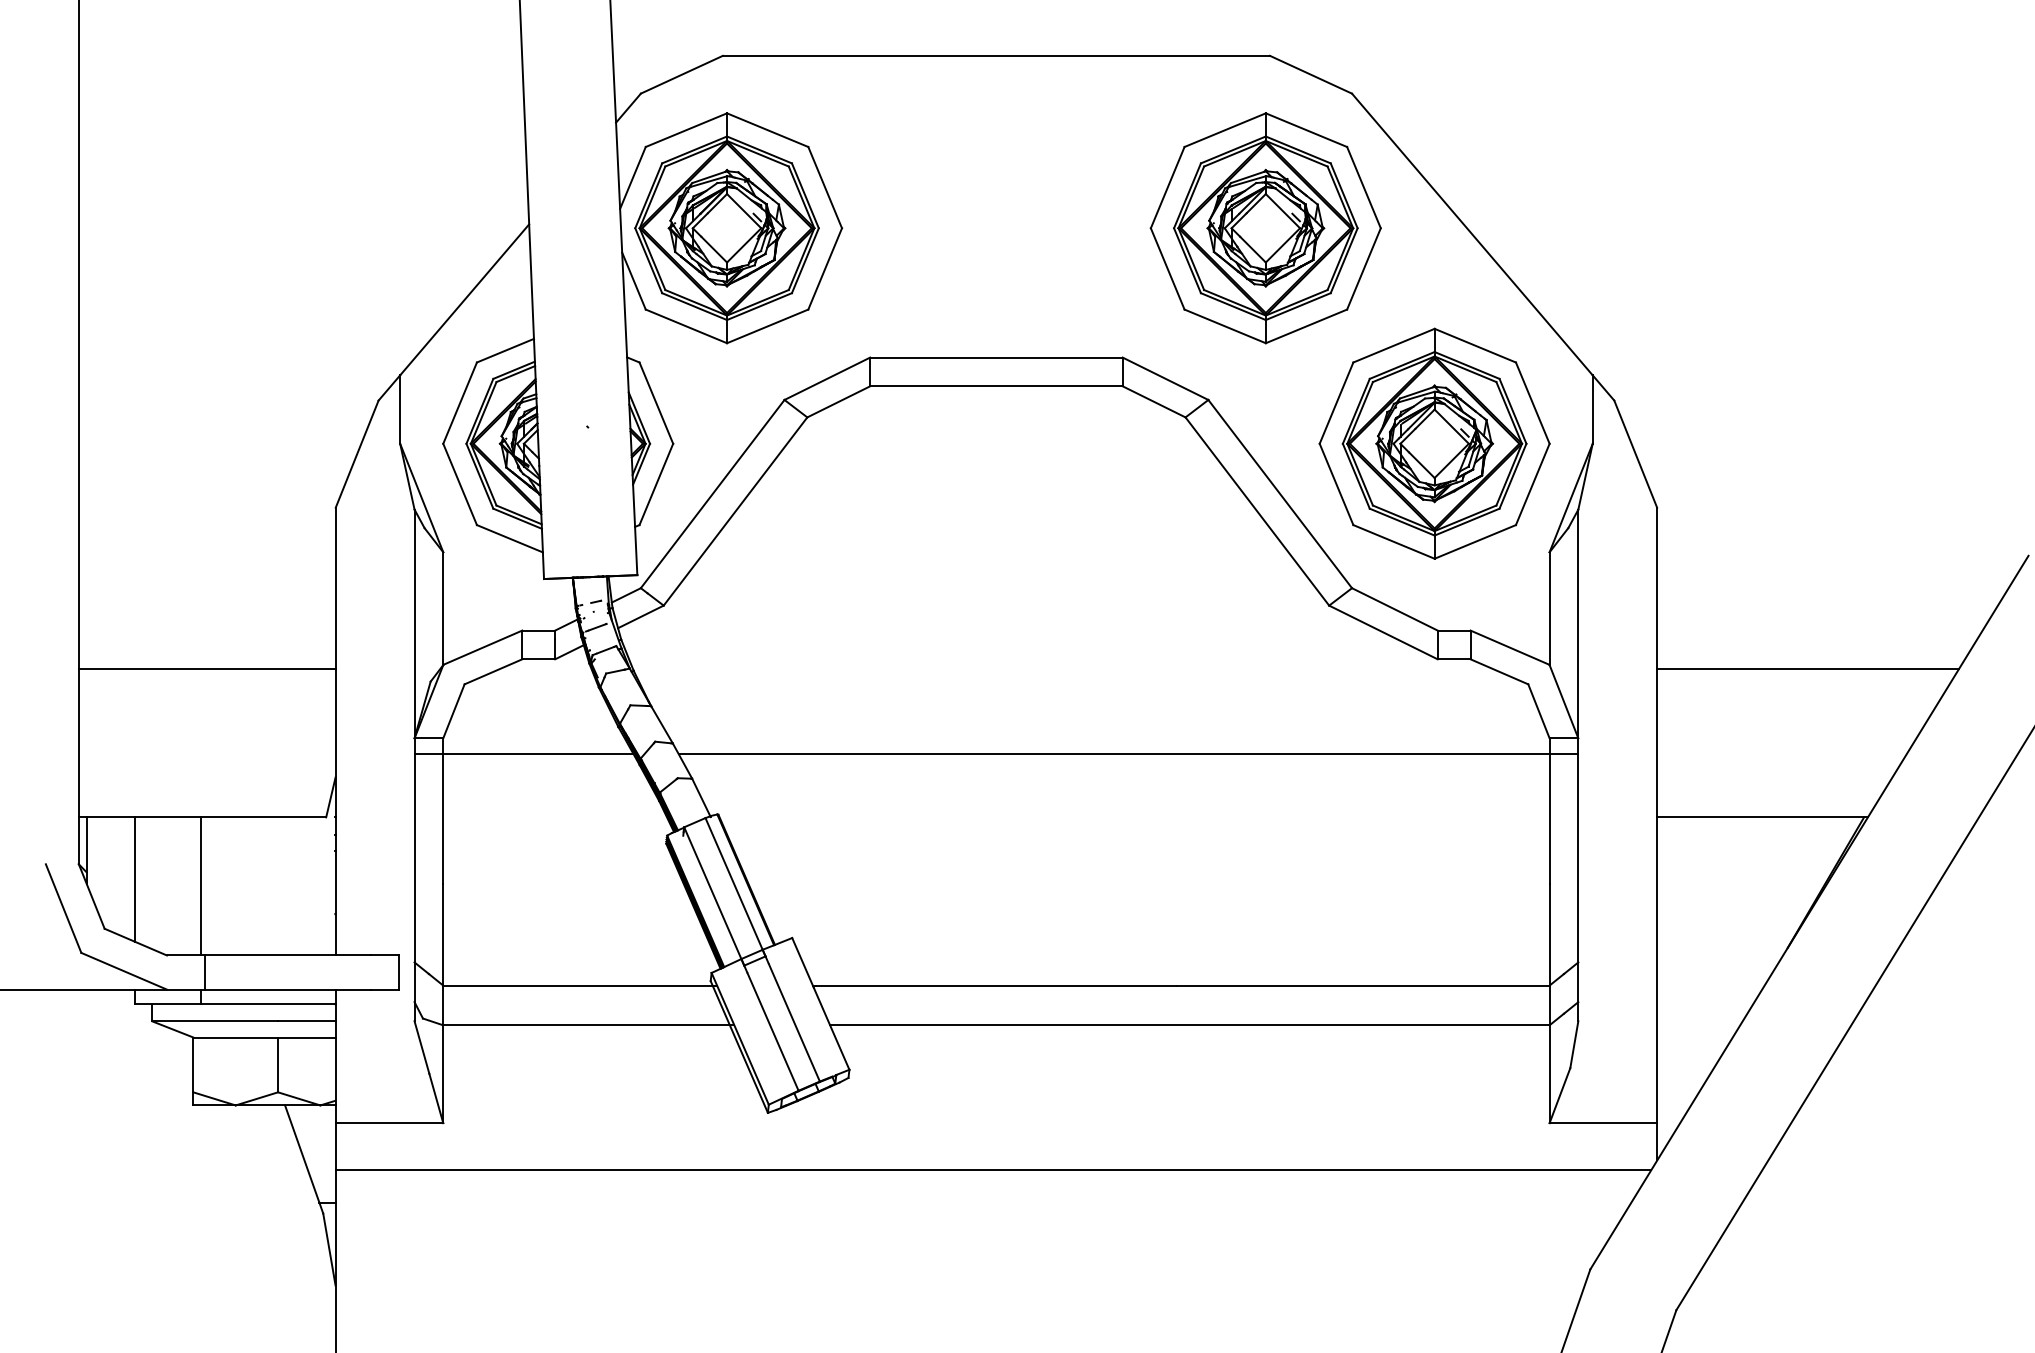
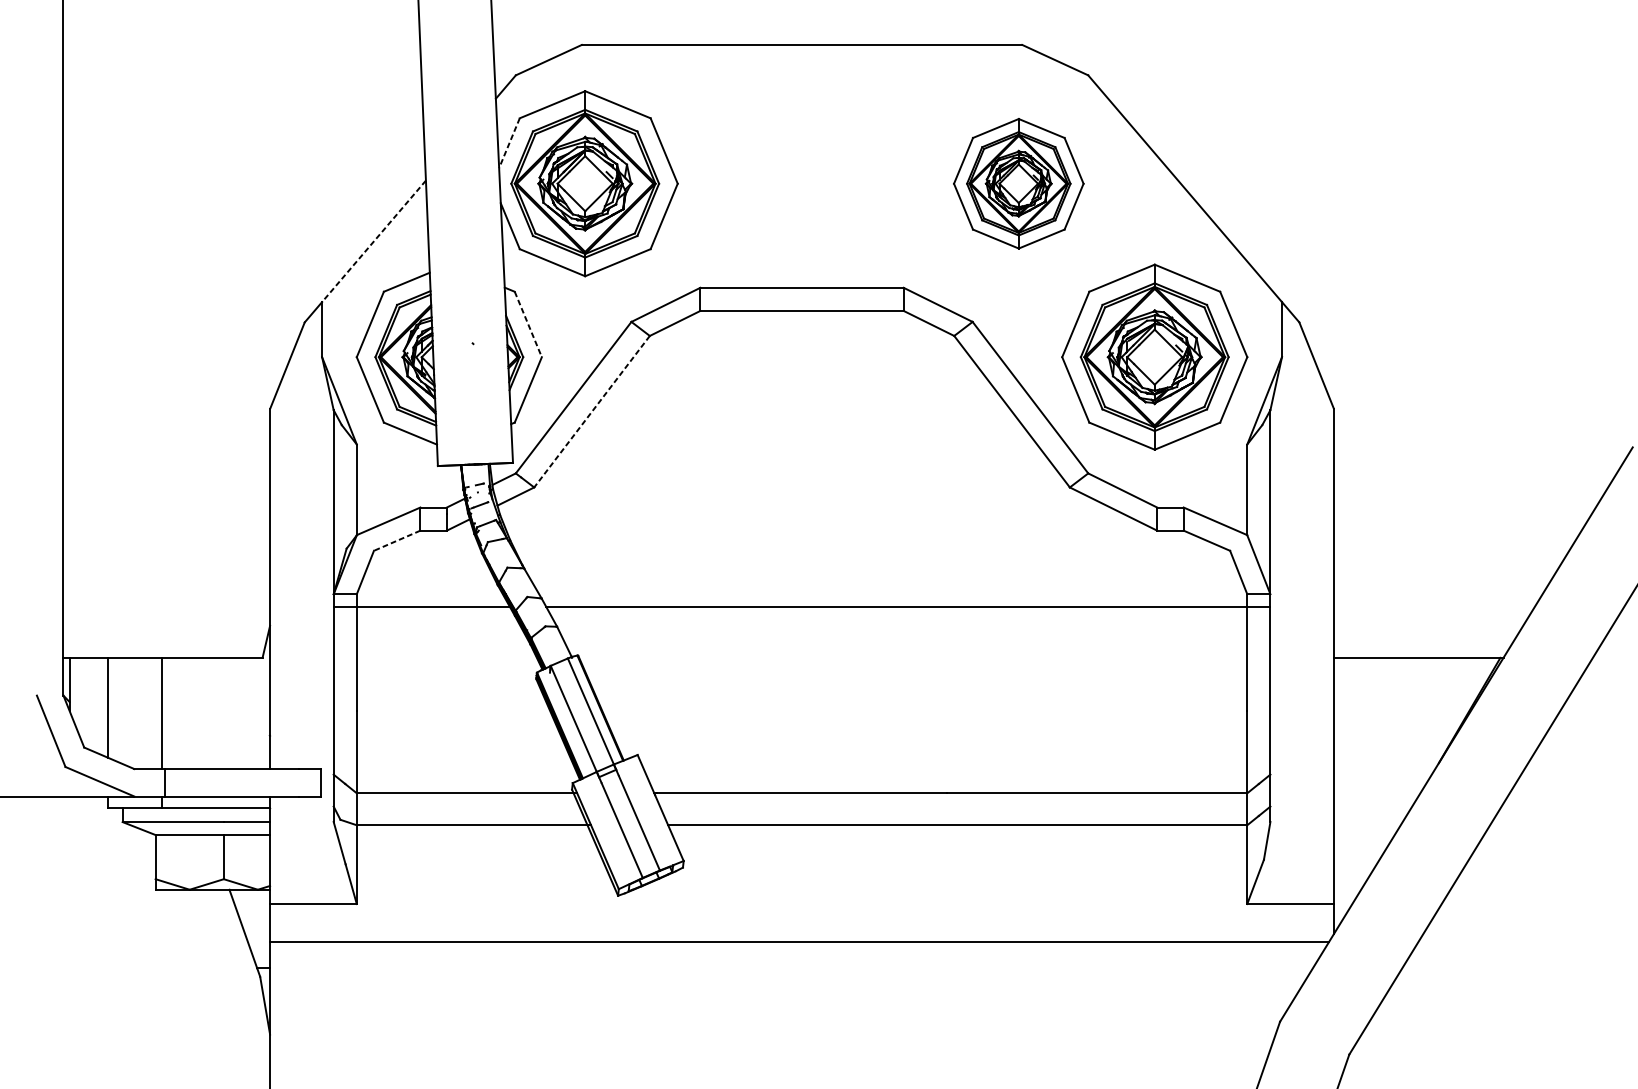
line: (632, 177) -> (509, 142), solid -> dashed
part: (1265, 228) -> (1018, 183), size x0.7
line: (464, 300) -> (373, 241), solid -> dashed
line: (656, 403) -> (528, 324), solid -> dashed
line: (735, 511) -> (592, 411), solid -> dashed
line: (206, 668) -> (166, 538), removed
line: (1808, 668) -> (1455, 538), removed
line: (493, 672) -> (397, 541), solid -> dashed

